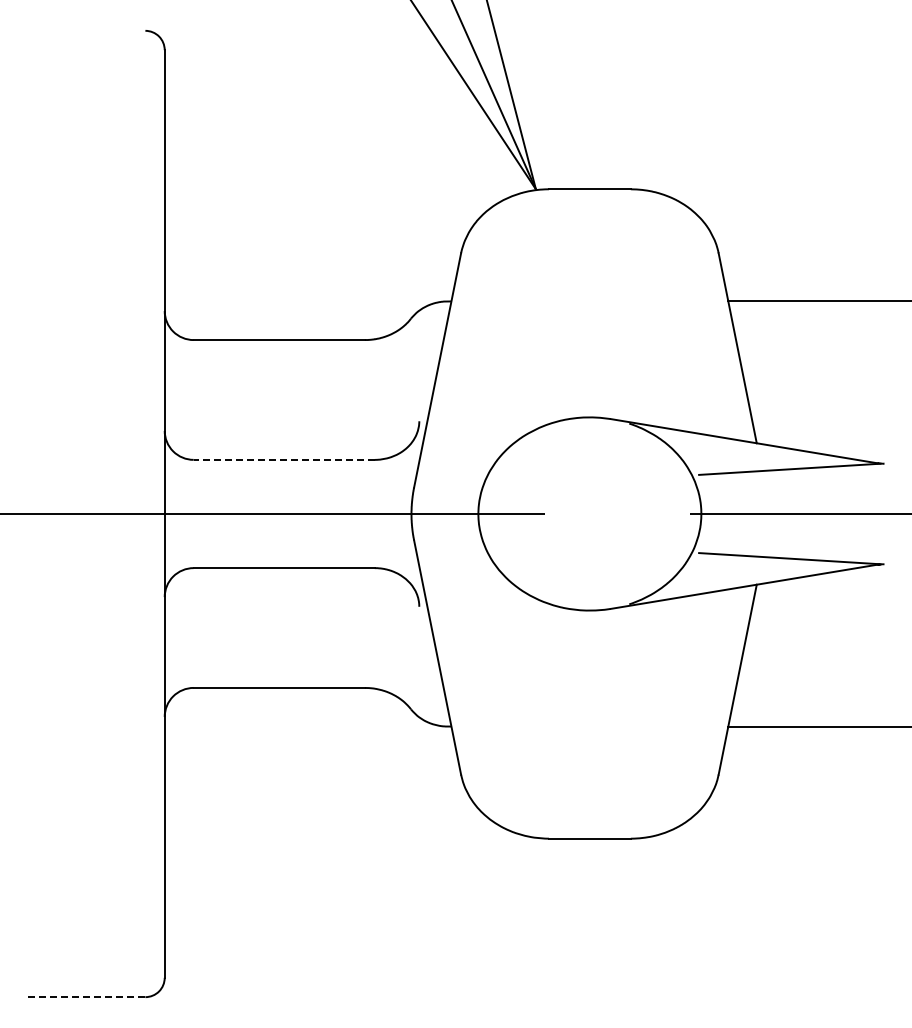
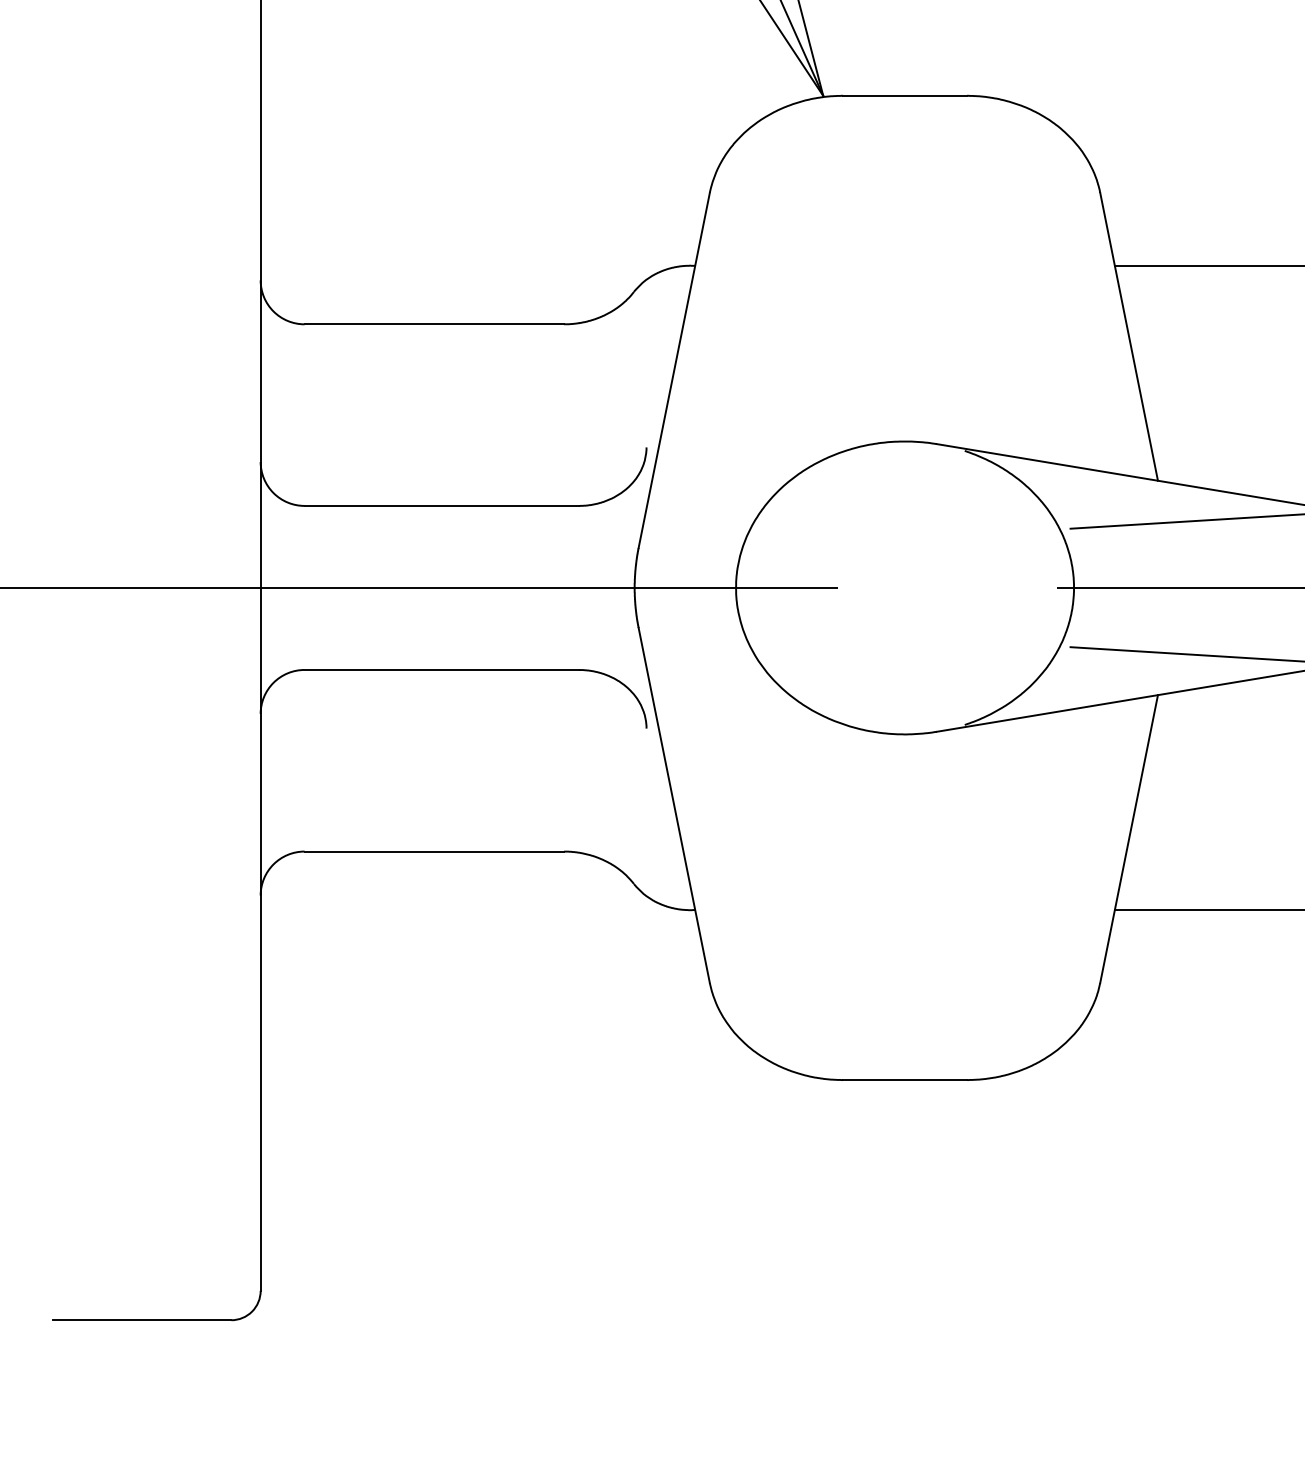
line: (284, 459) -> (442, 505), dashed -> solid
line: (86, 997) -> (142, 1320), dashed -> solid

